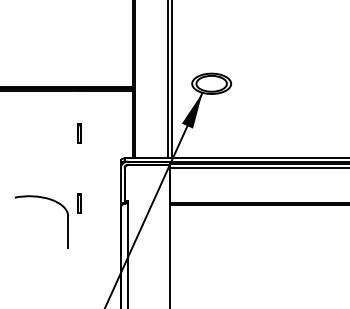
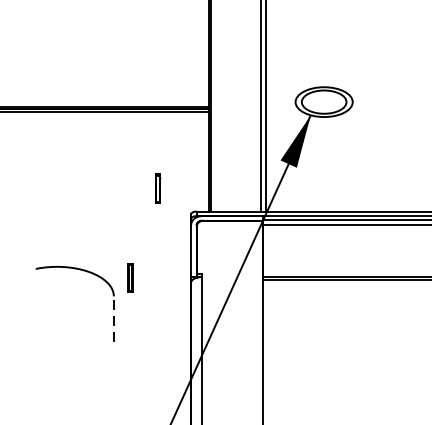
line: (78, 133) -> (156, 188), moved
line: (68, 232) -> (114, 320), solid -> dashed

